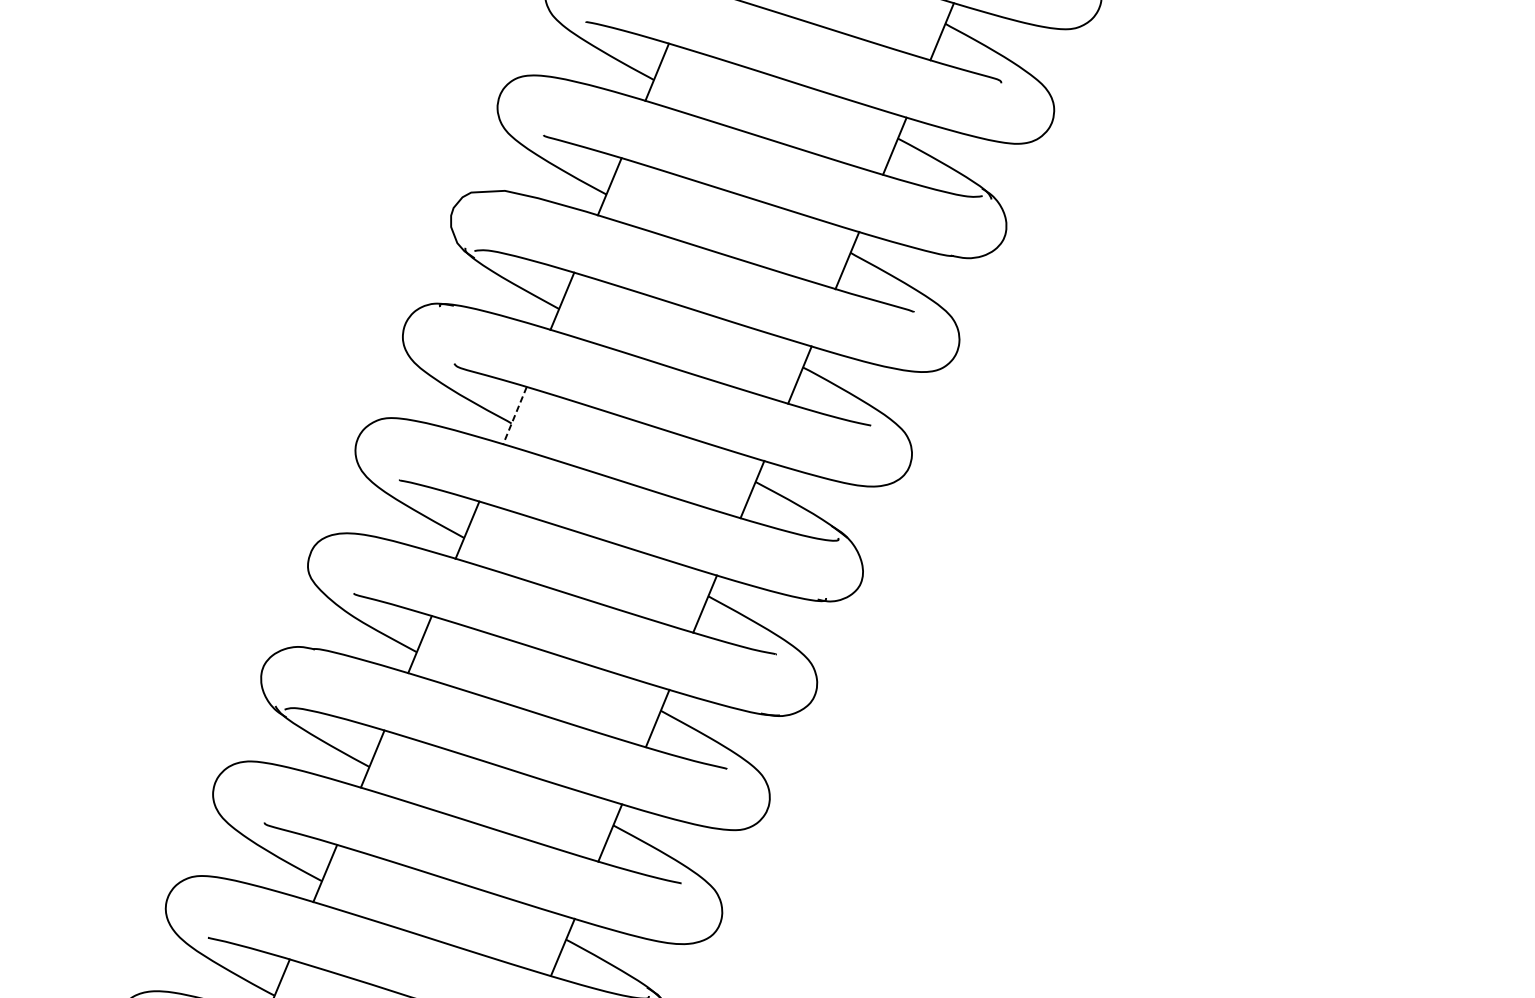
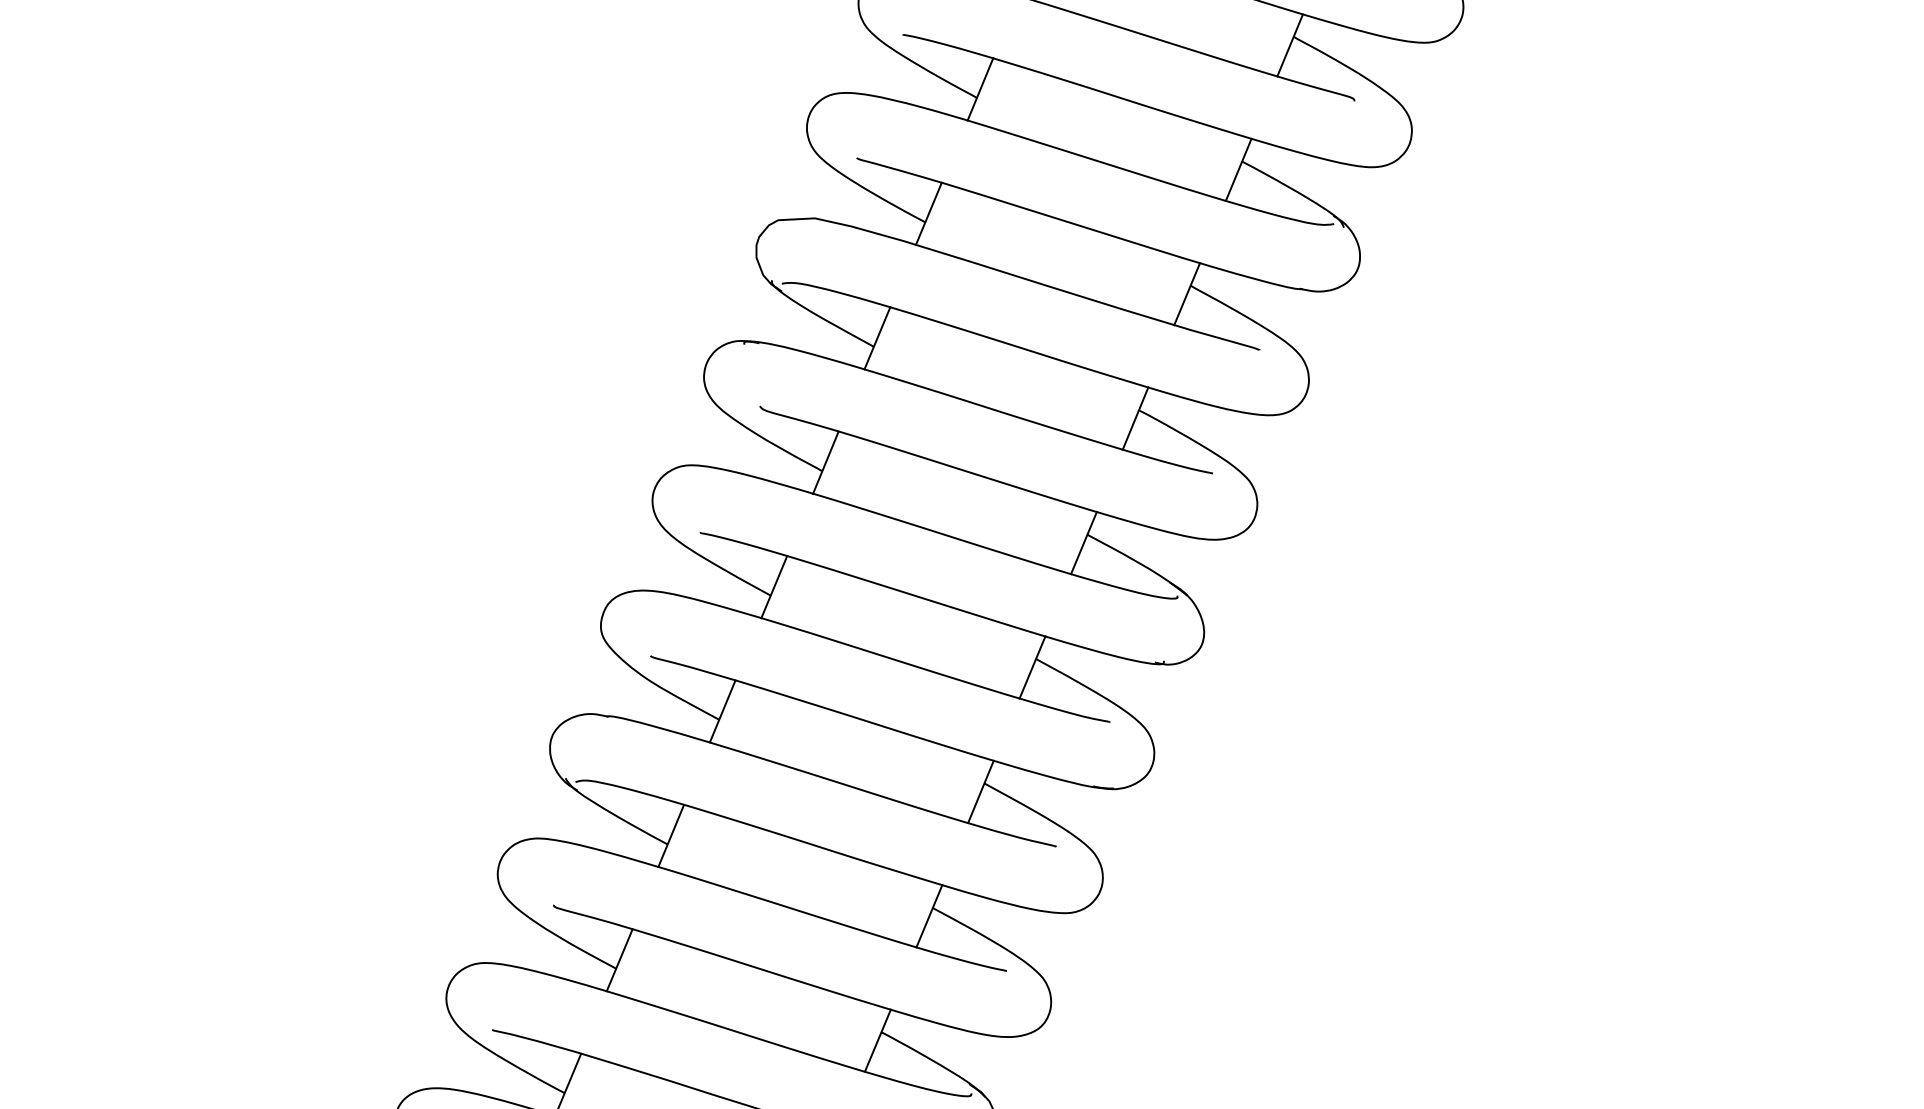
line: (514, 415) -> (825, 462), dashed -> solid

